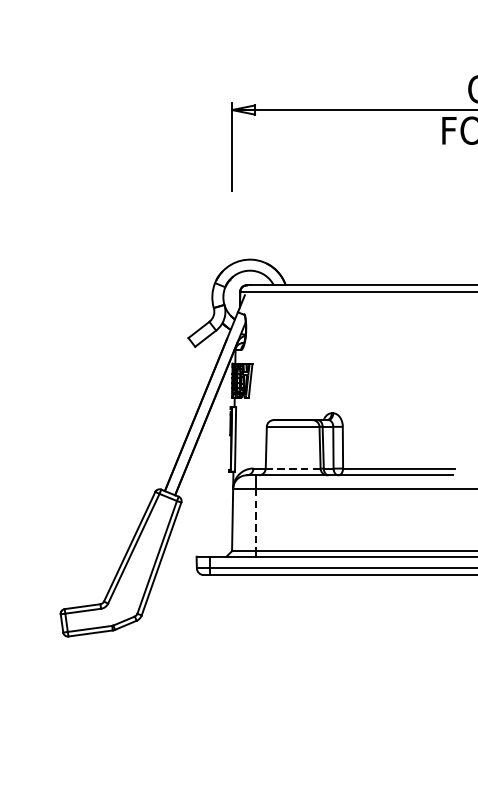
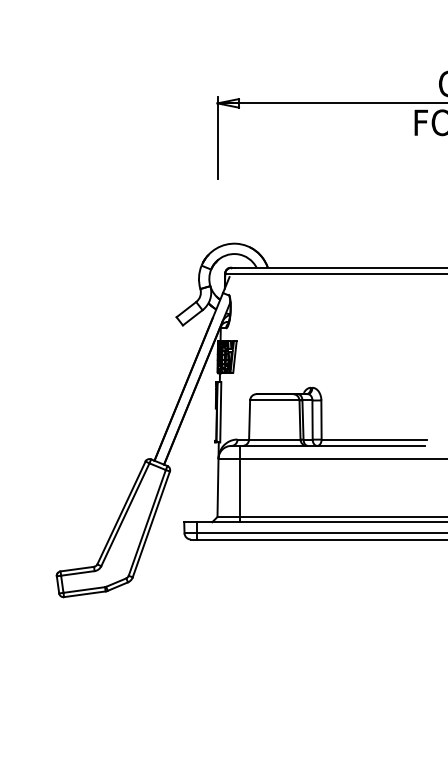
line: (292, 468) -> (274, 439), dashed -> solid
line: (256, 520) -> (240, 488), dashed -> solid

